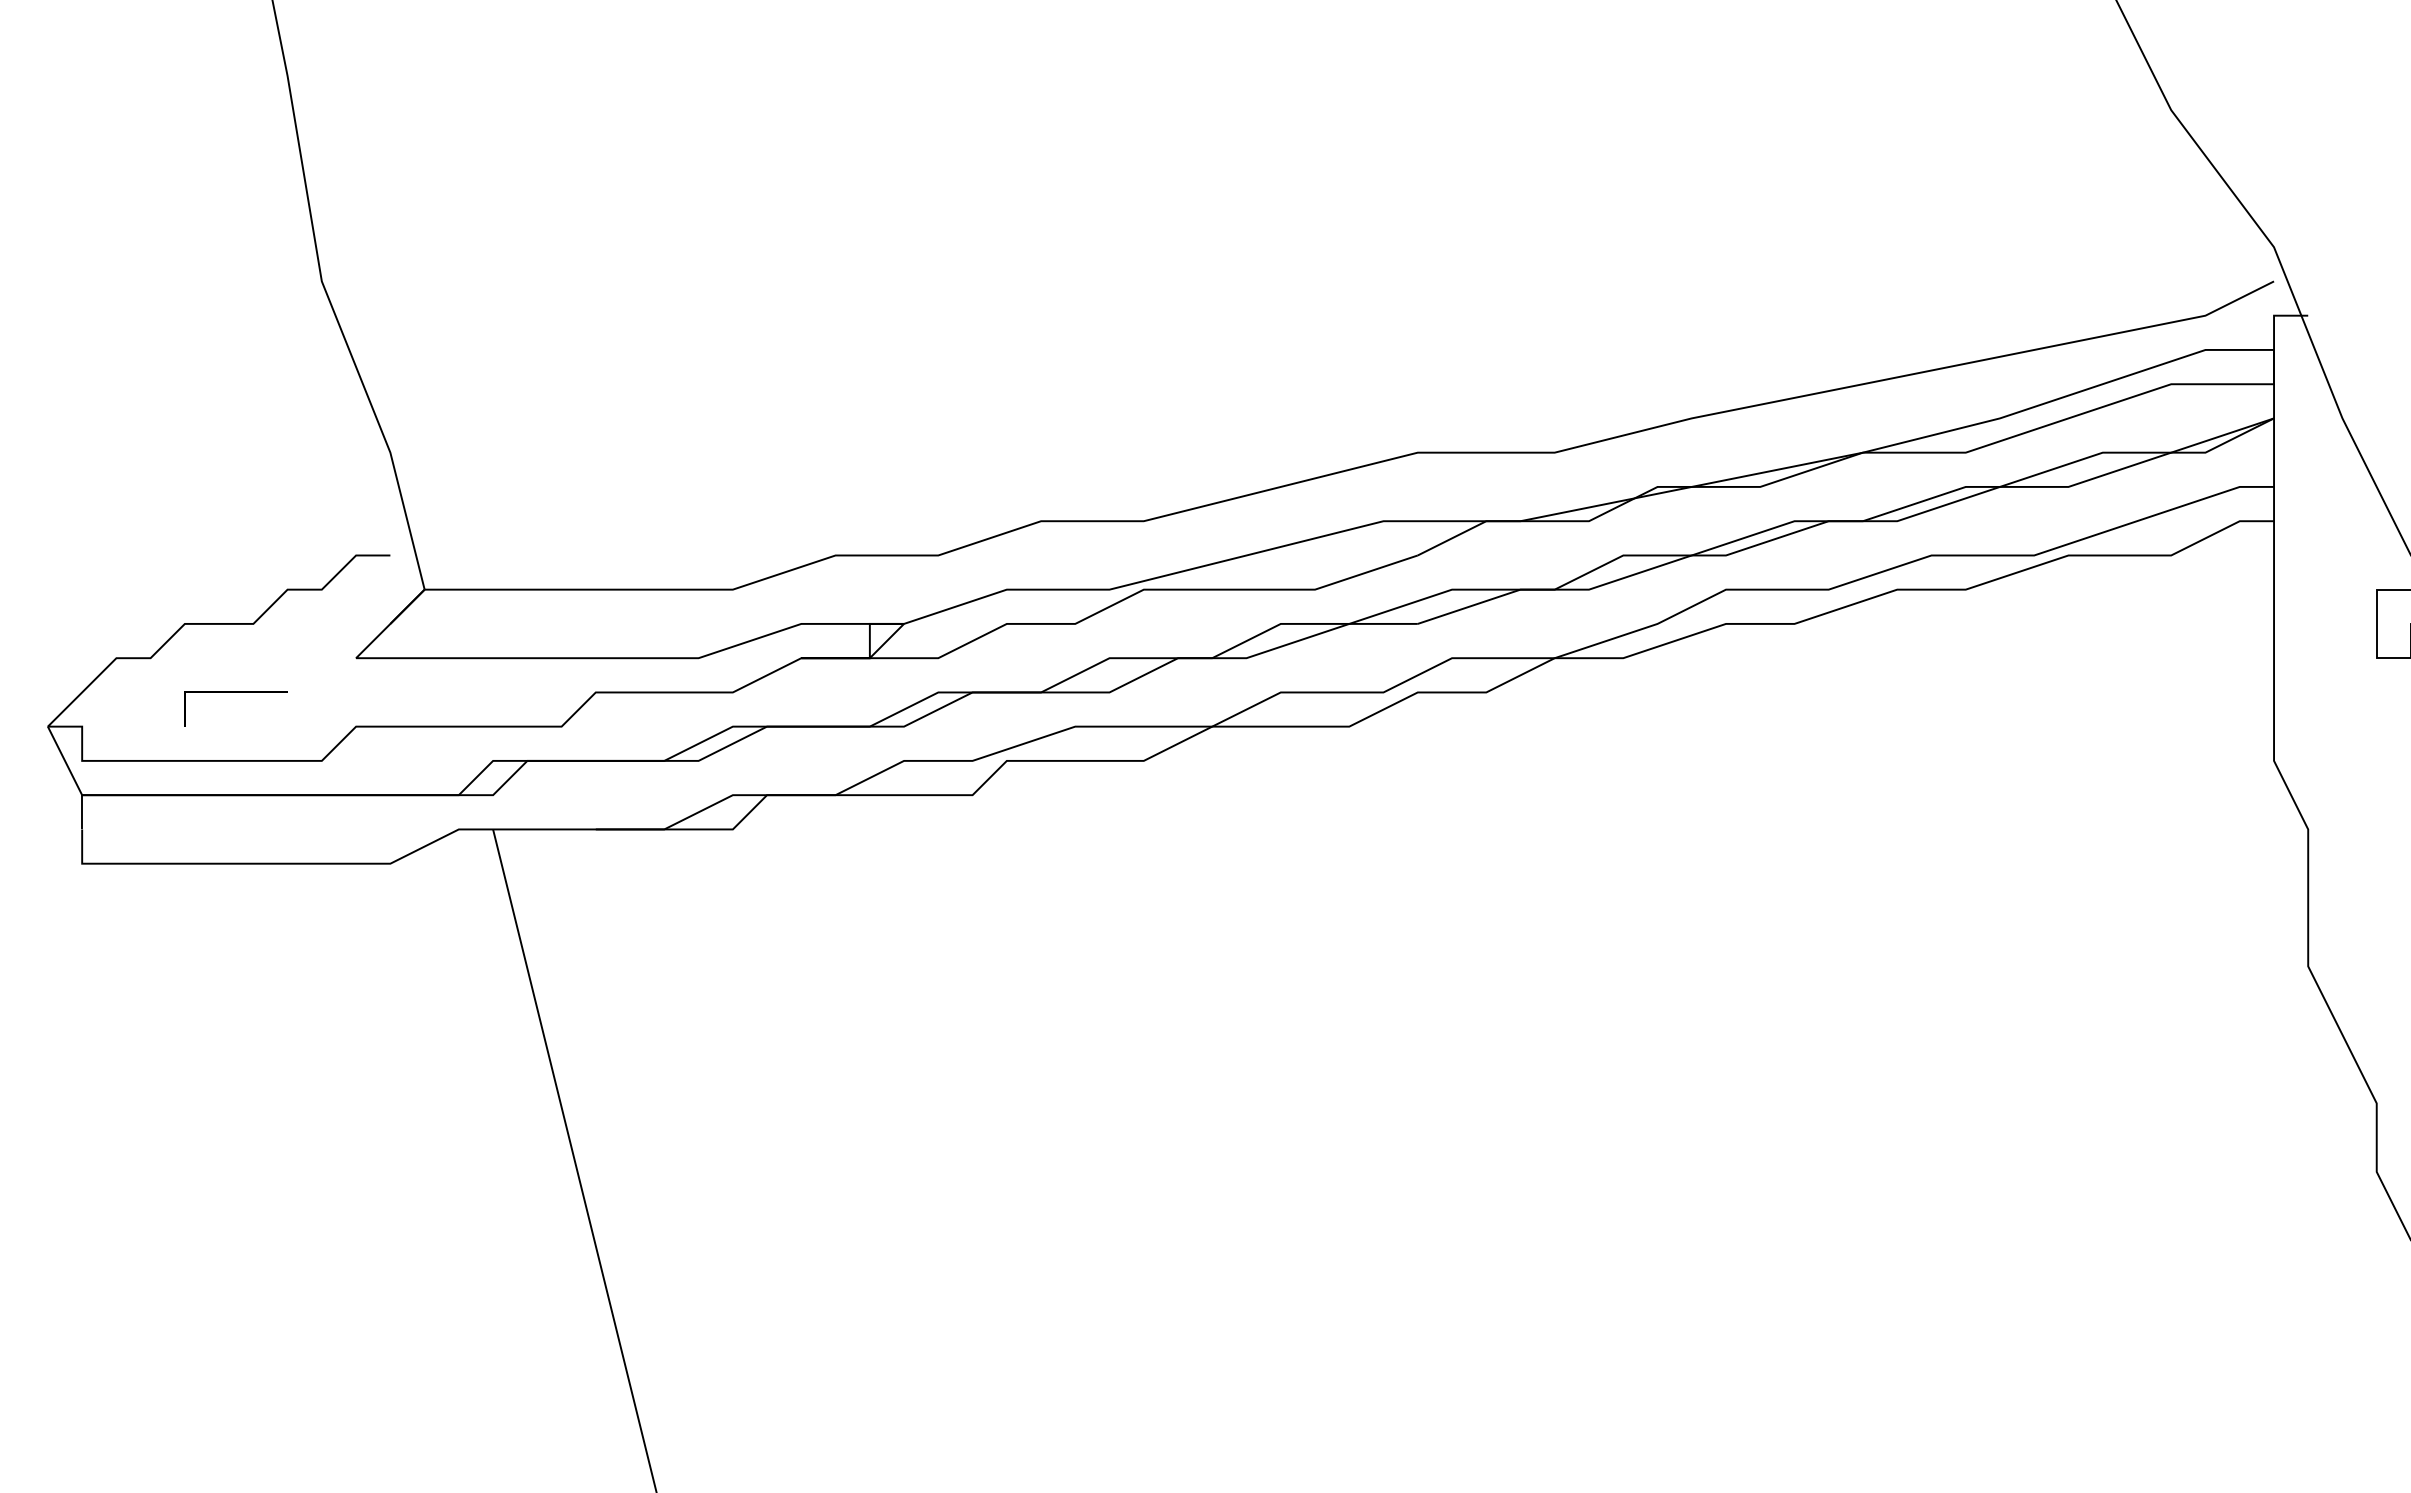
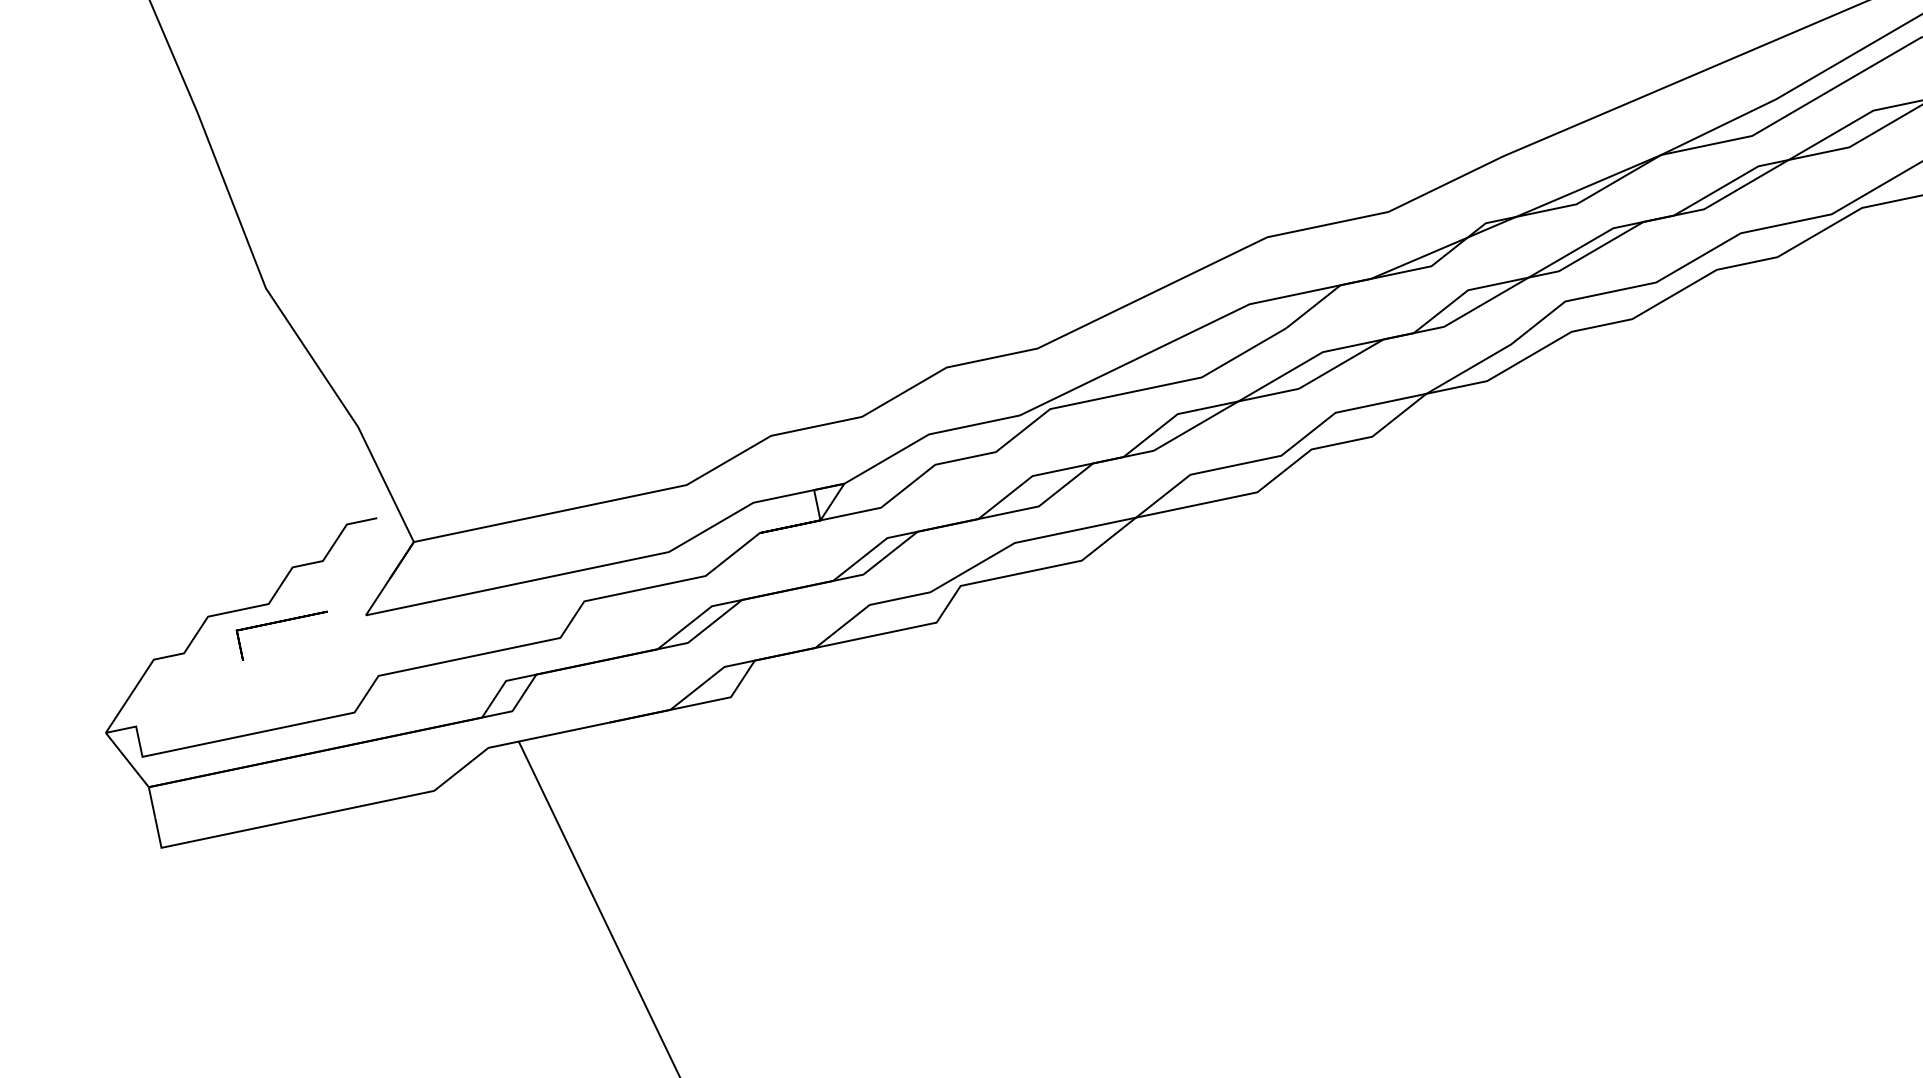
part: (235, 692) -> (281, 621), moved

